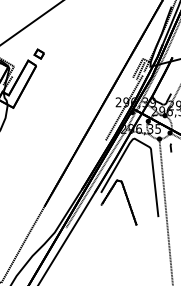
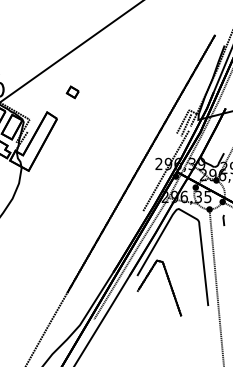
part: (39, 54) -> (72, 92), moved

